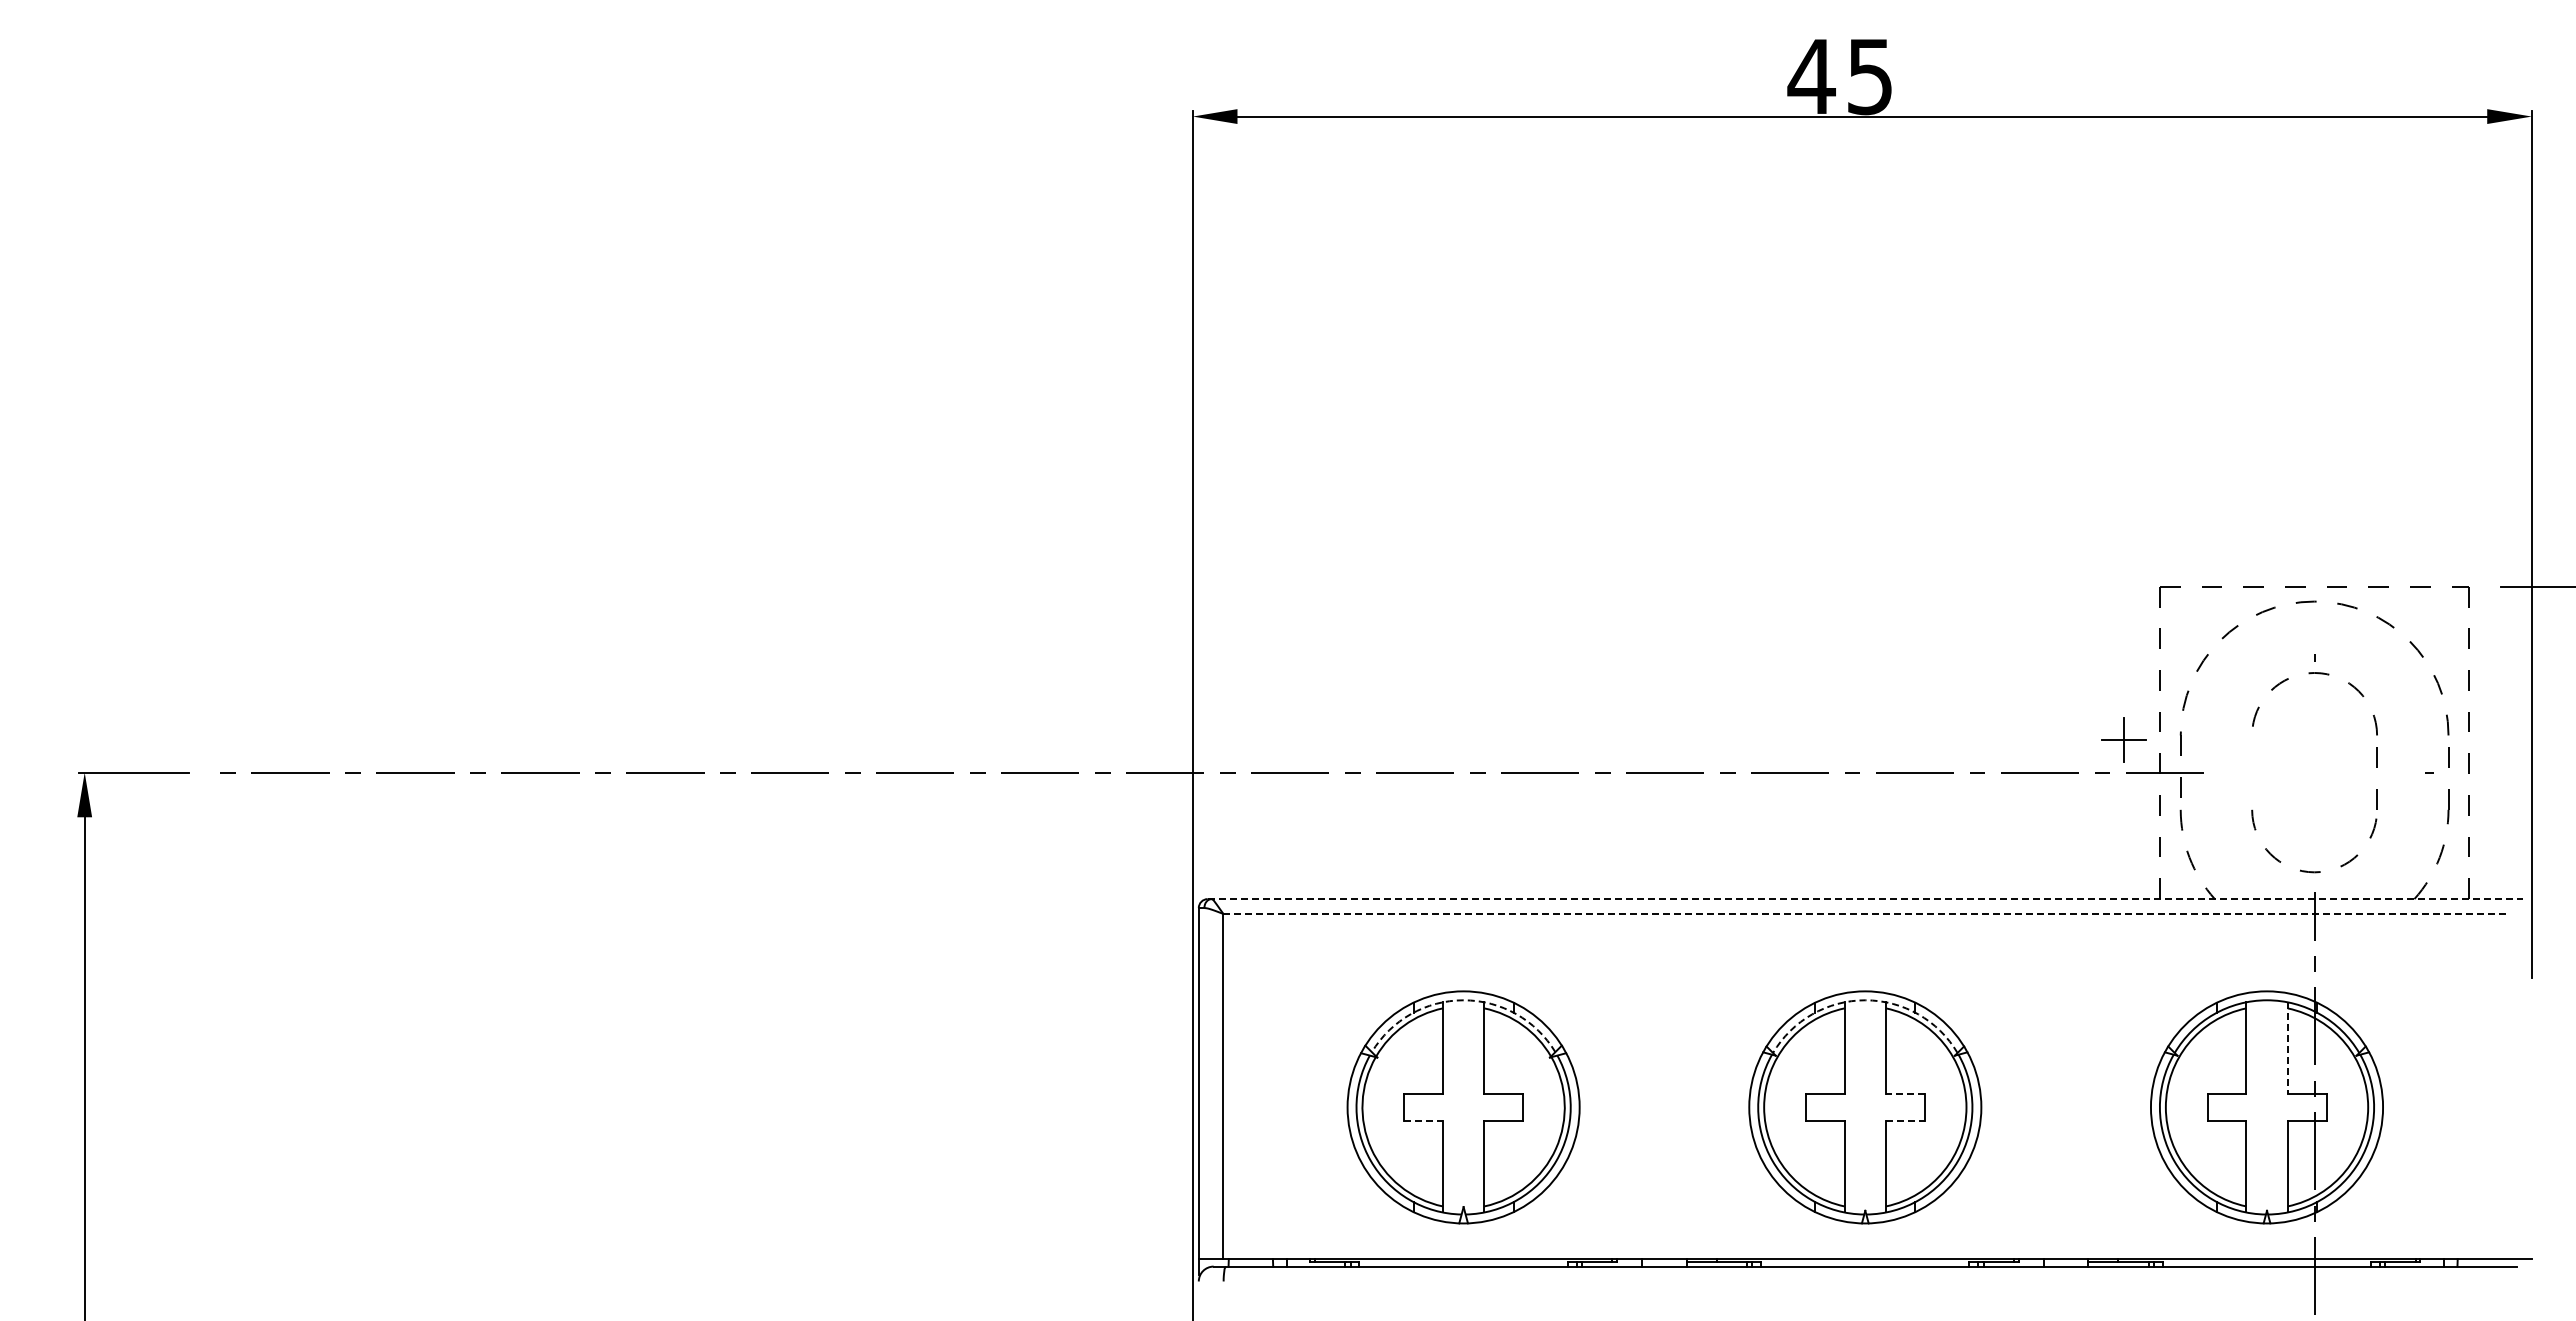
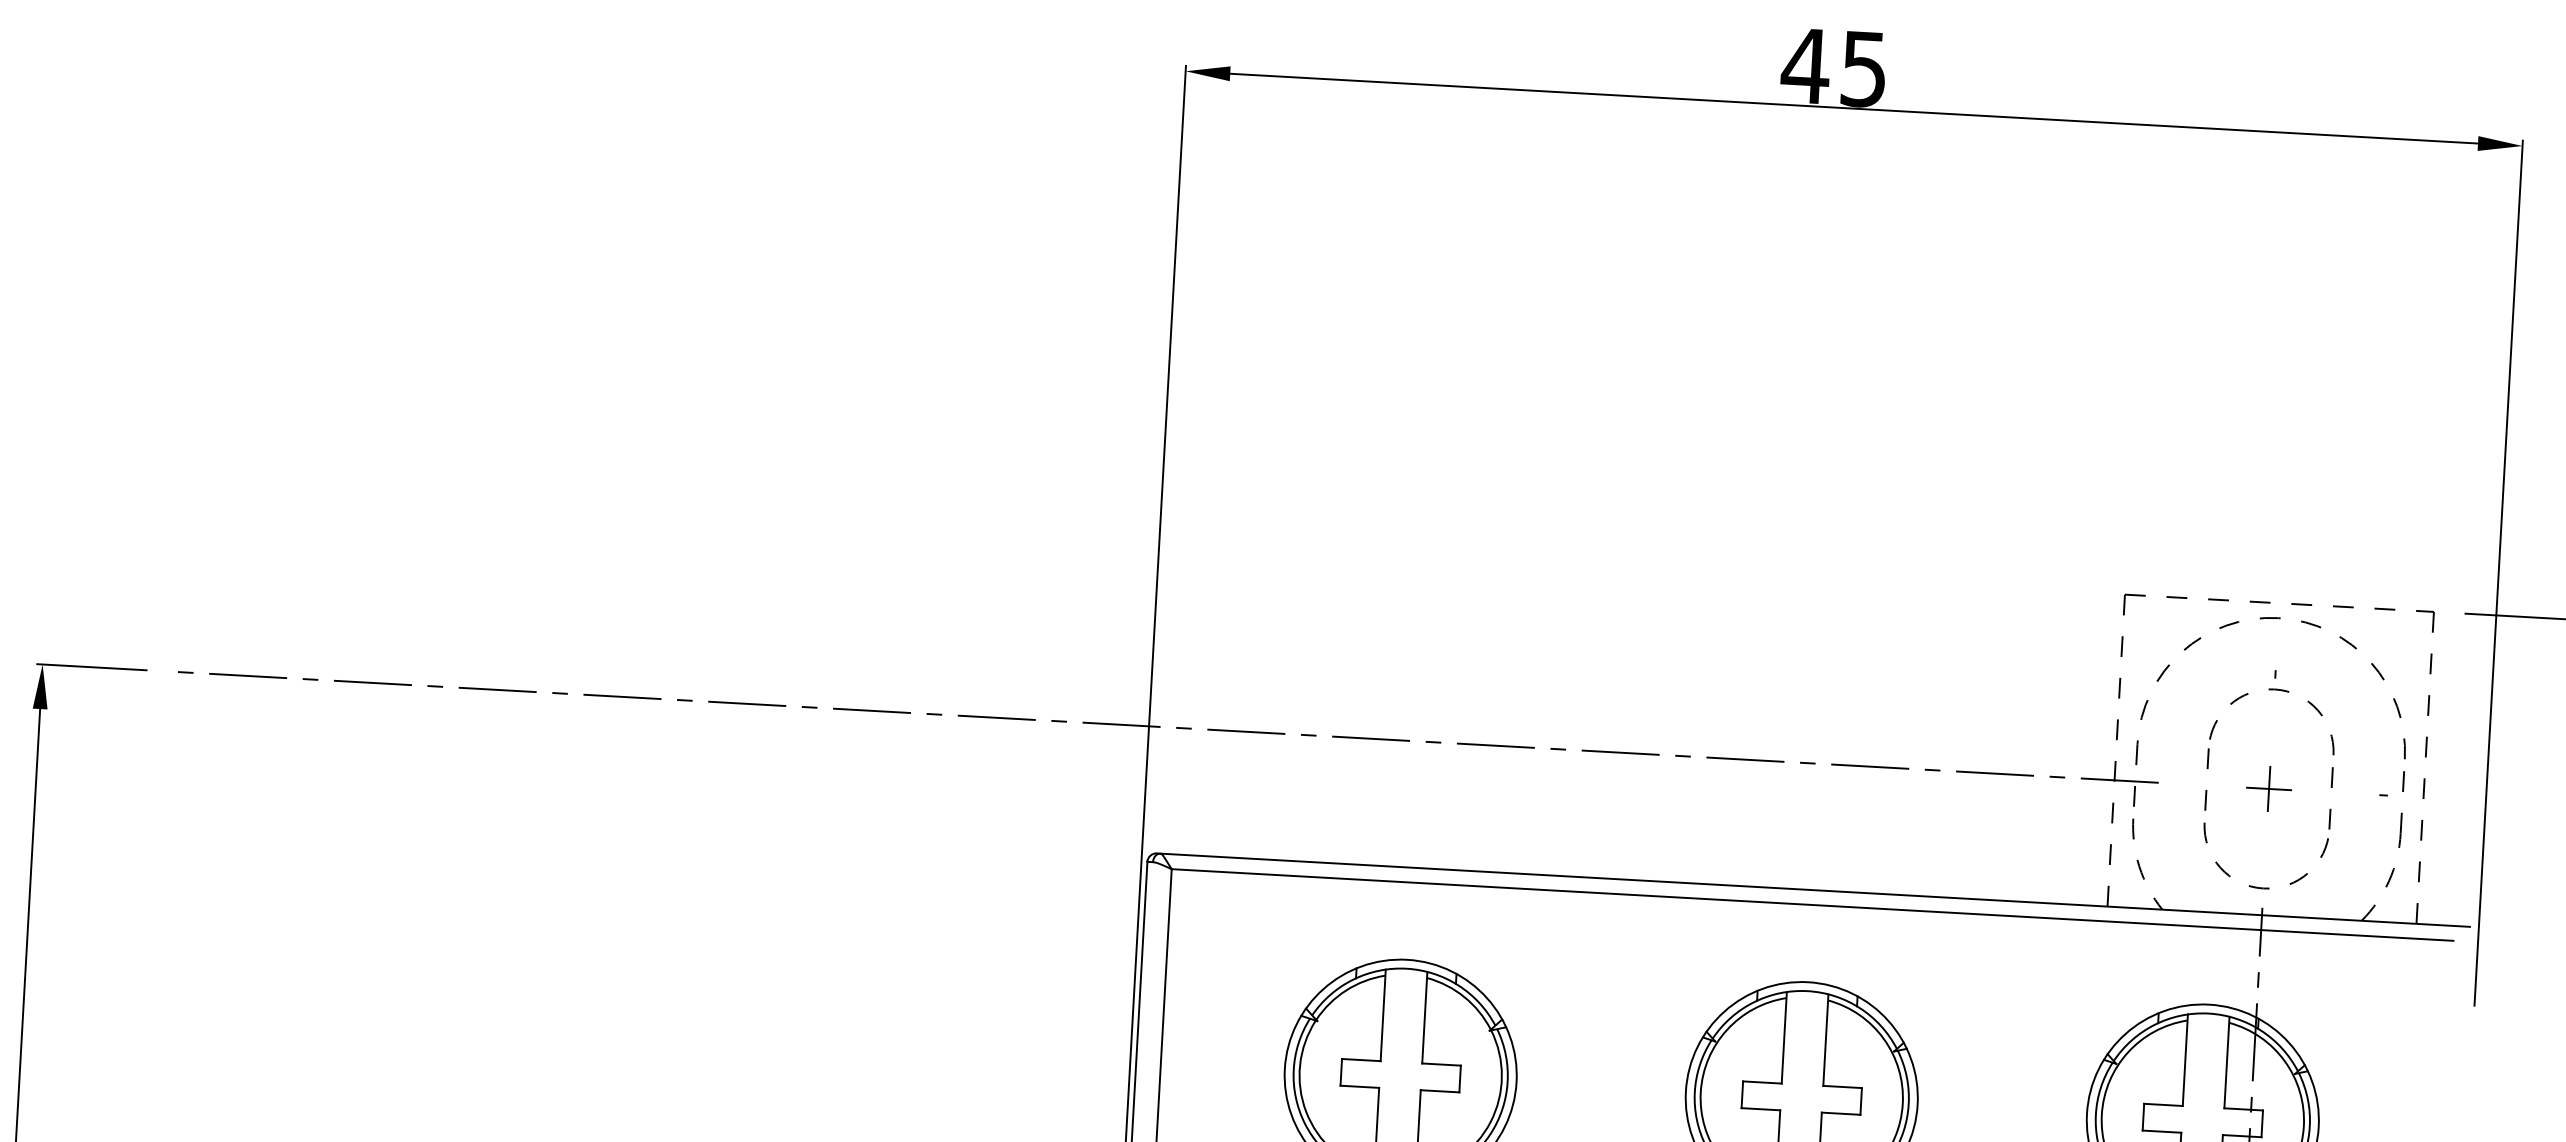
part: (2123, 739) -> (2268, 788), moved
line: (2251, 755) -> (2206, 768), added
line: (1865, 899) -> (1813, 890), dashed -> solid
line: (1865, 914) -> (1812, 905), dashed -> solid
arc: (1463, 1000) -> (1406, 968), dashed -> solid
arc: (1865, 1000) -> (1807, 991), dashed -> solid
line: (2287, 1048) -> (2226, 1062), dashed -> solid
line: (1904, 1094) -> (1841, 1087), dashed -> solid
line: (1423, 1120) -> (1359, 1086), dashed -> solid
line: (1905, 1120) -> (1841, 1113), dashed -> solid

